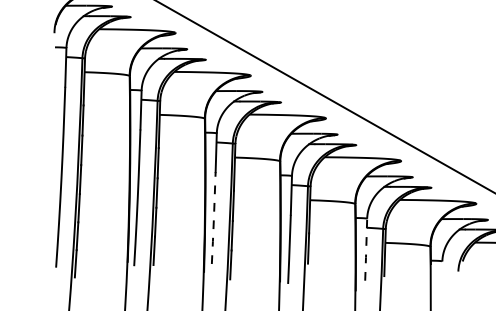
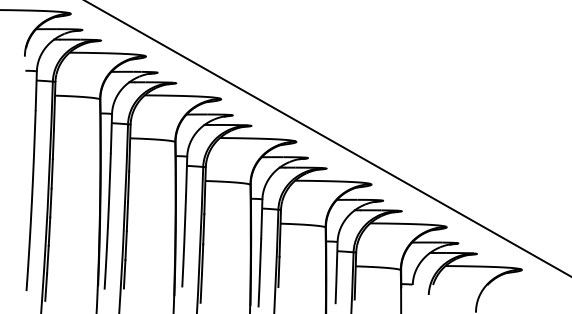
line: (214, 218) -> (184, 241), dashed -> solid
line: (366, 250) -> (336, 273), dashed -> solid

